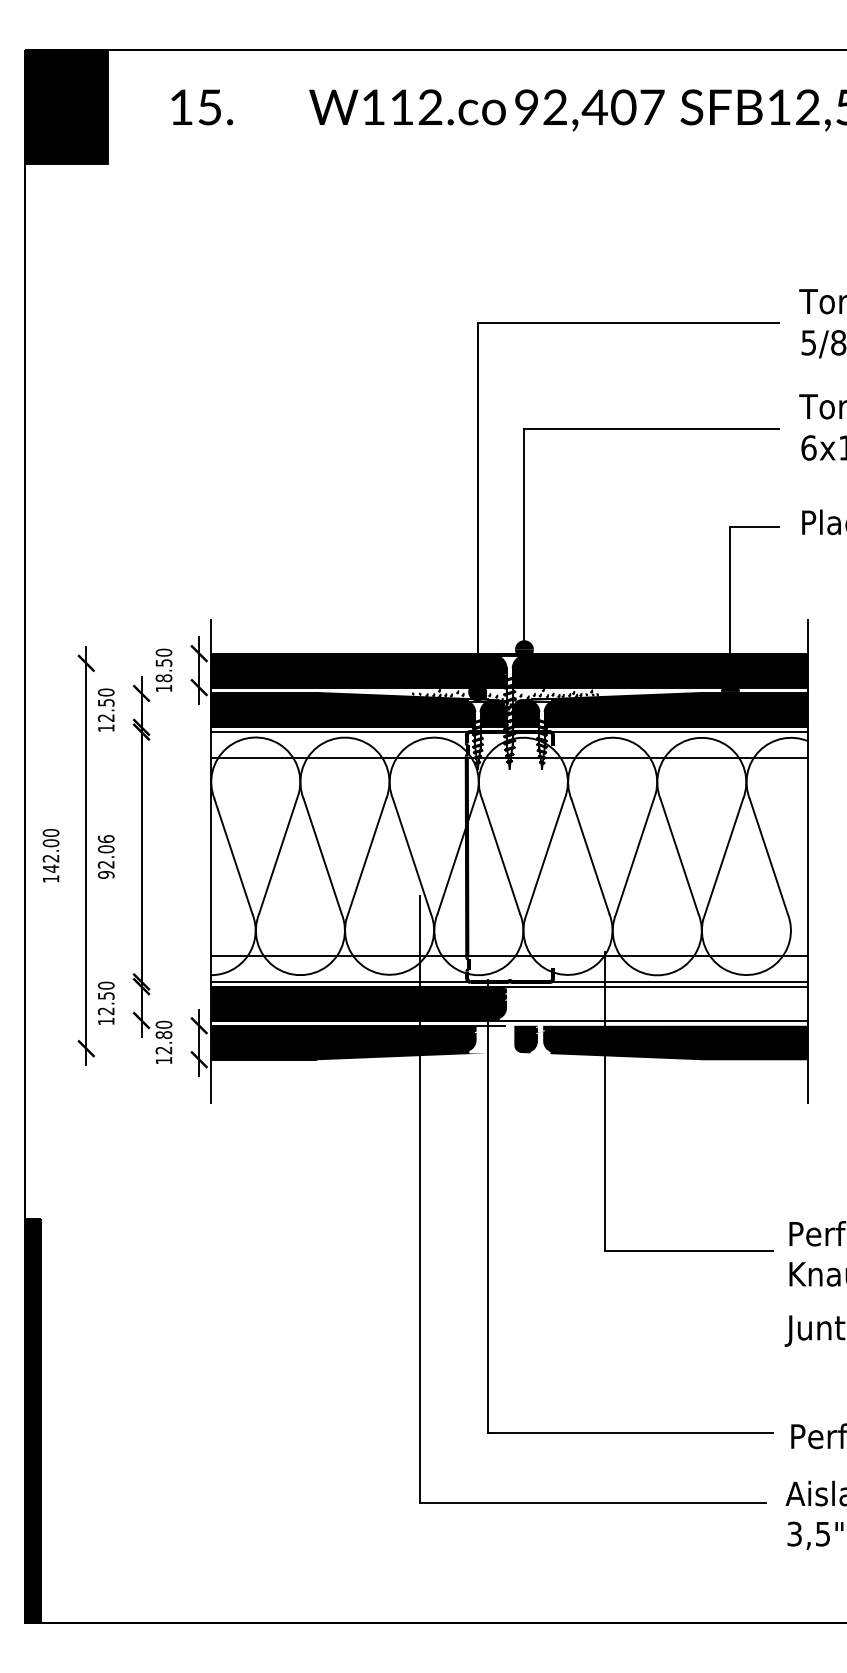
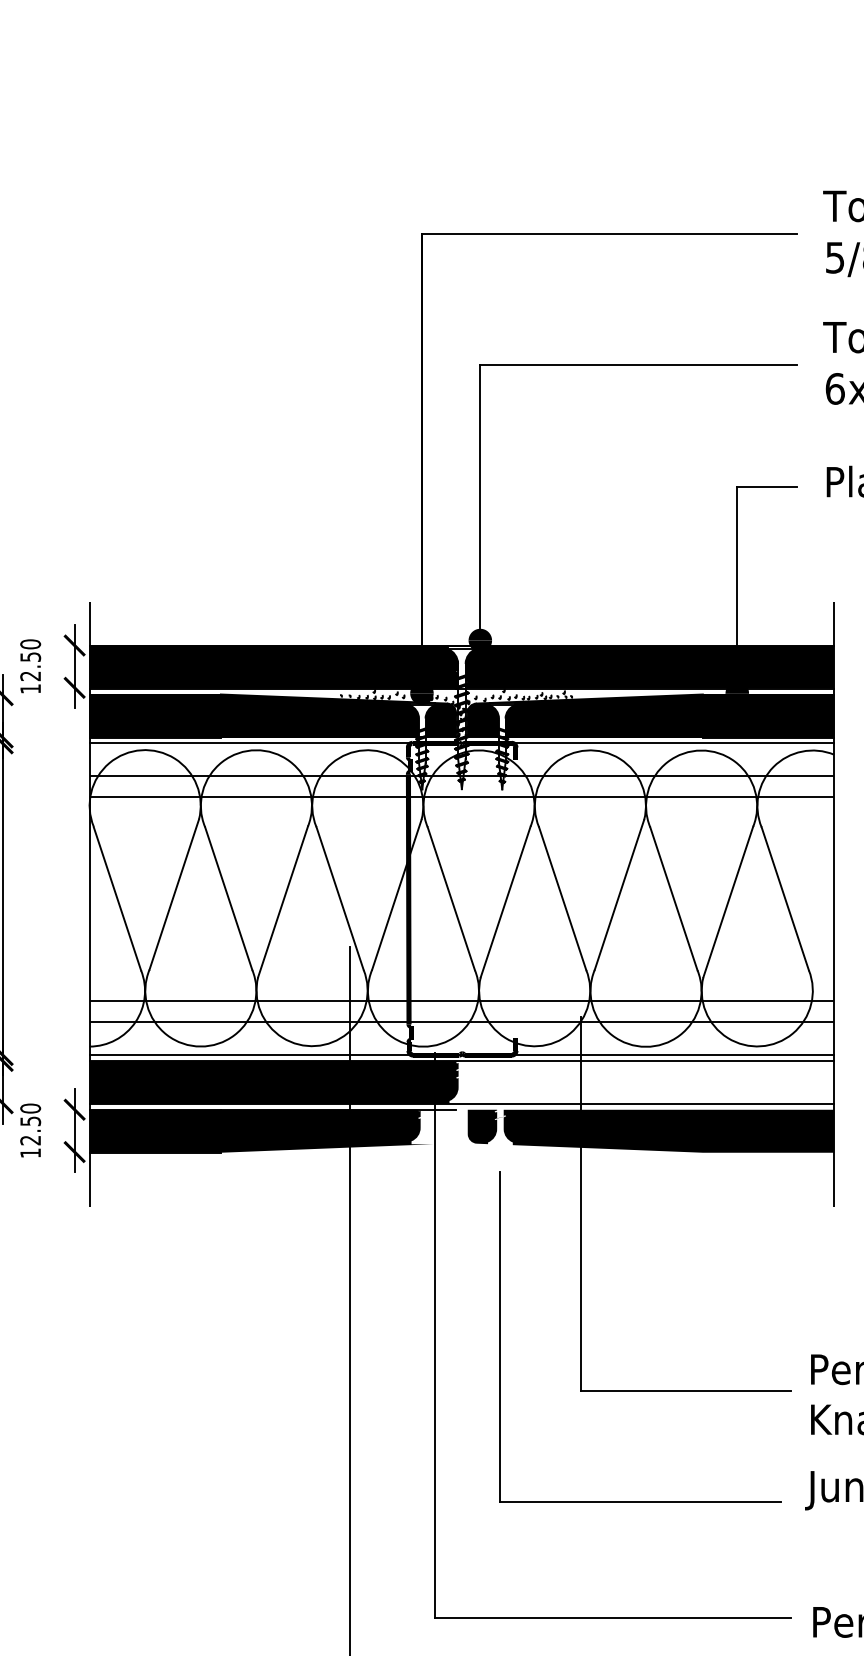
text: (163, 678) -> (30, 676), 18.50 -> 12.50
line: (509, 775) -> (461, 797), added
line: (509, 938) -> (461, 1000), added
text: (163, 1034) -> (30, 1120), 12.80 -> 12.50
part: (540, 1207) -> (500, 1336), added

